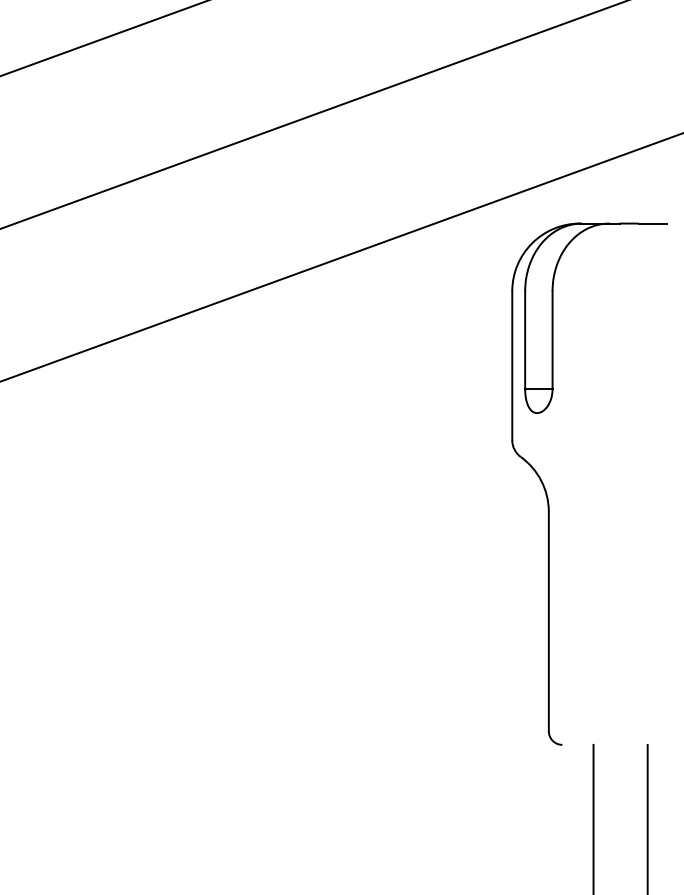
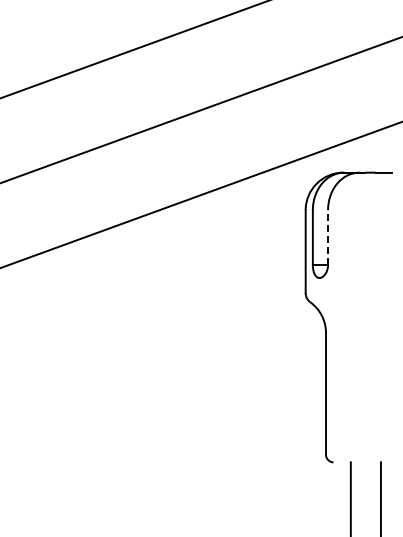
line: (553, 340) -> (328, 237), solid -> dashed

